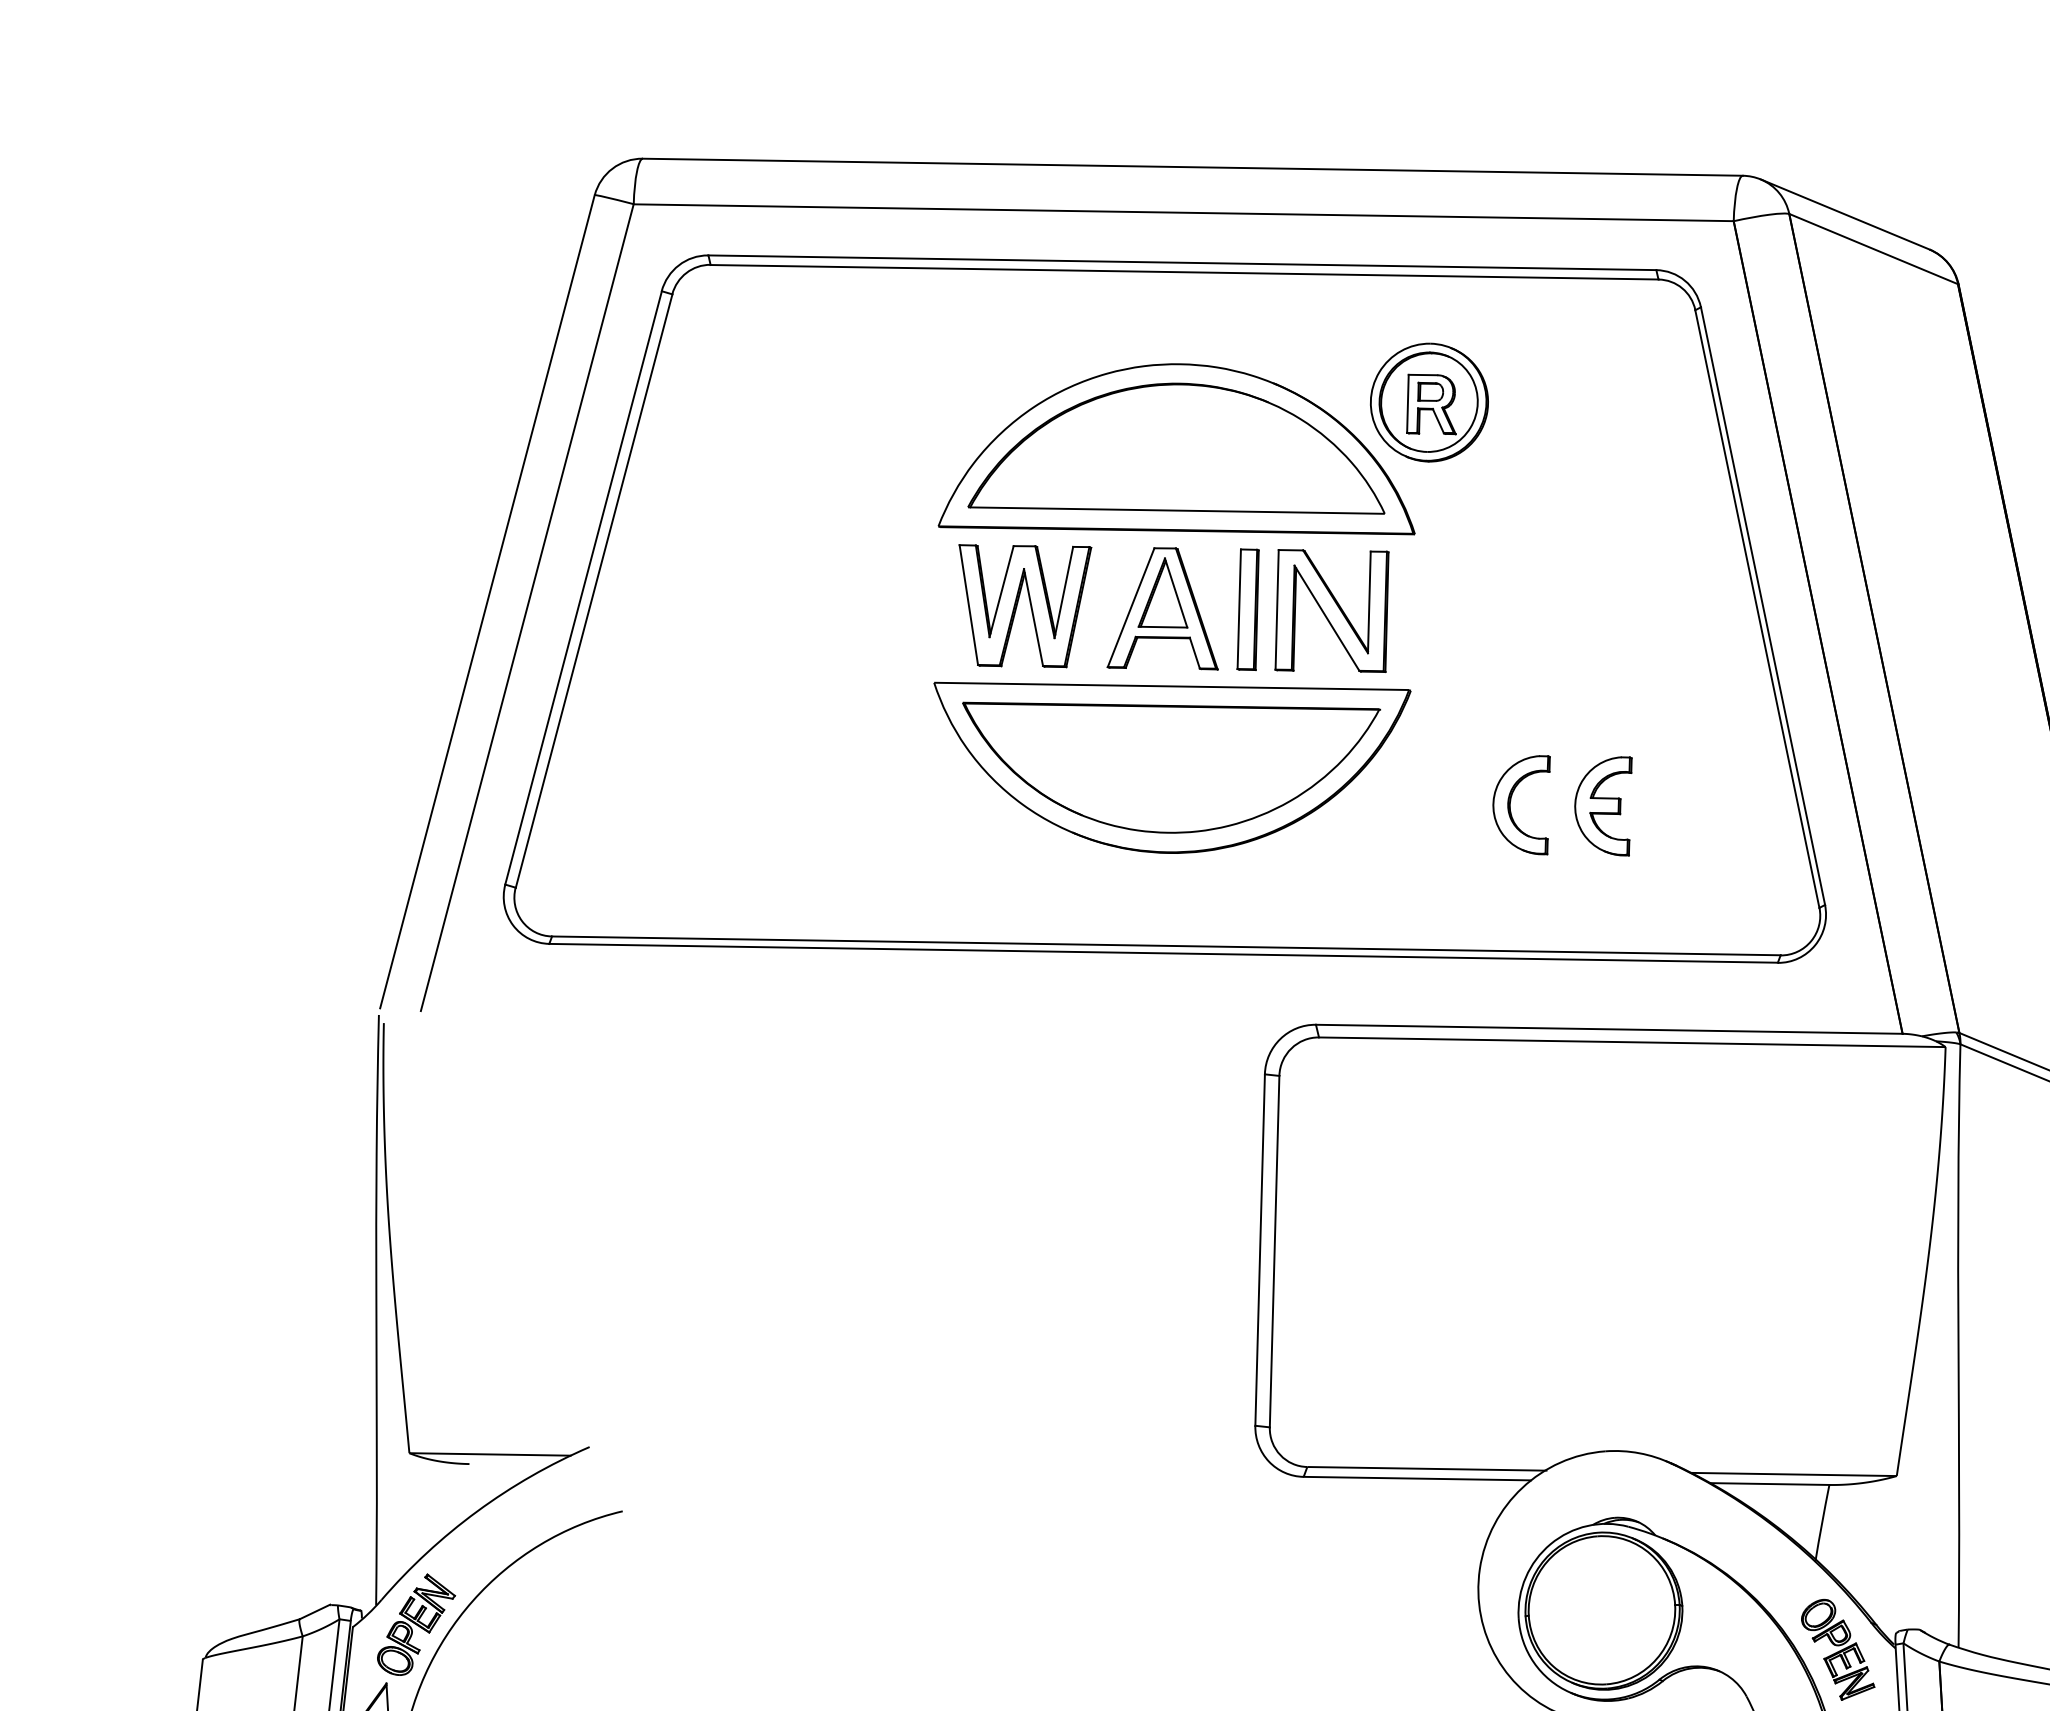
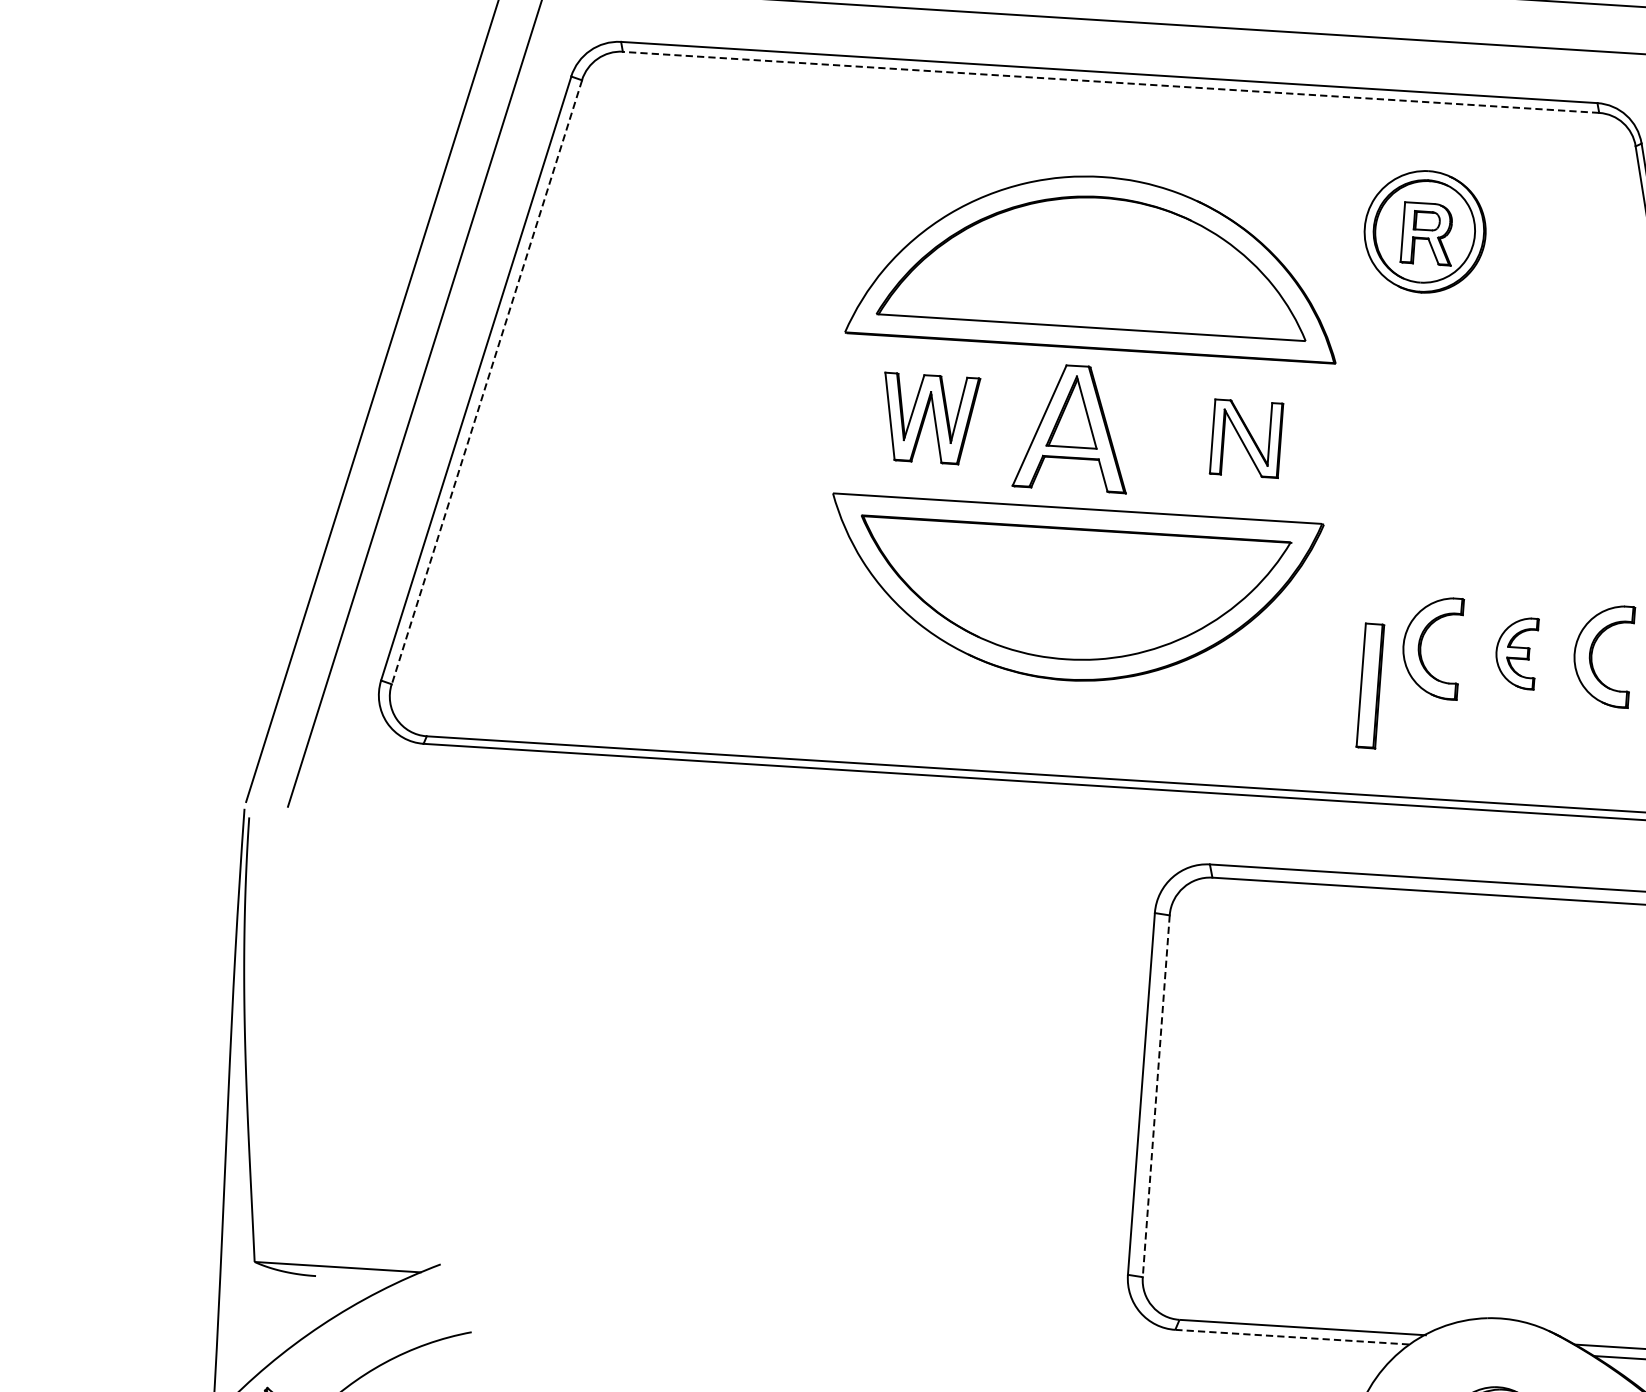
line: (1184, 272) -> (1110, 82), solid -> dashed
part: (1429, 402) -> (1425, 231), moved
line: (594, 591) -> (487, 382), solid -> dashed
part: (1025, 606) -> (930, 419), size x0.7
part: (1247, 609) -> (1369, 685), moved
part: (1331, 610) -> (1246, 438), size x0.6
part: (1676, 805) -> (1592, 655), added
part: (1603, 806) -> (1516, 653), size x0.7
line: (1274, 1251) -> (1156, 1096), solid -> dashed
line: (1417, 1478) -> (1292, 1337), solid -> dashed

